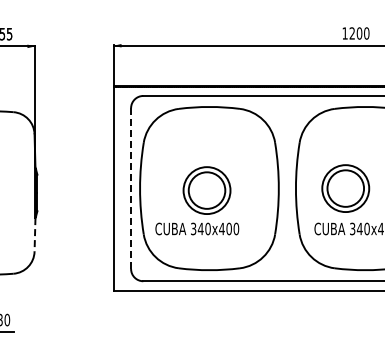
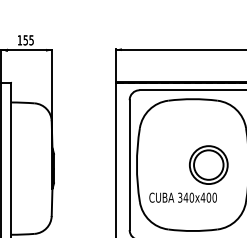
line: (131, 188) -> (130, 165), dashed -> solid
part: (206, 190) -> (208, 165), moved
line: (35, 234) -> (52, 202), dashed -> solid

